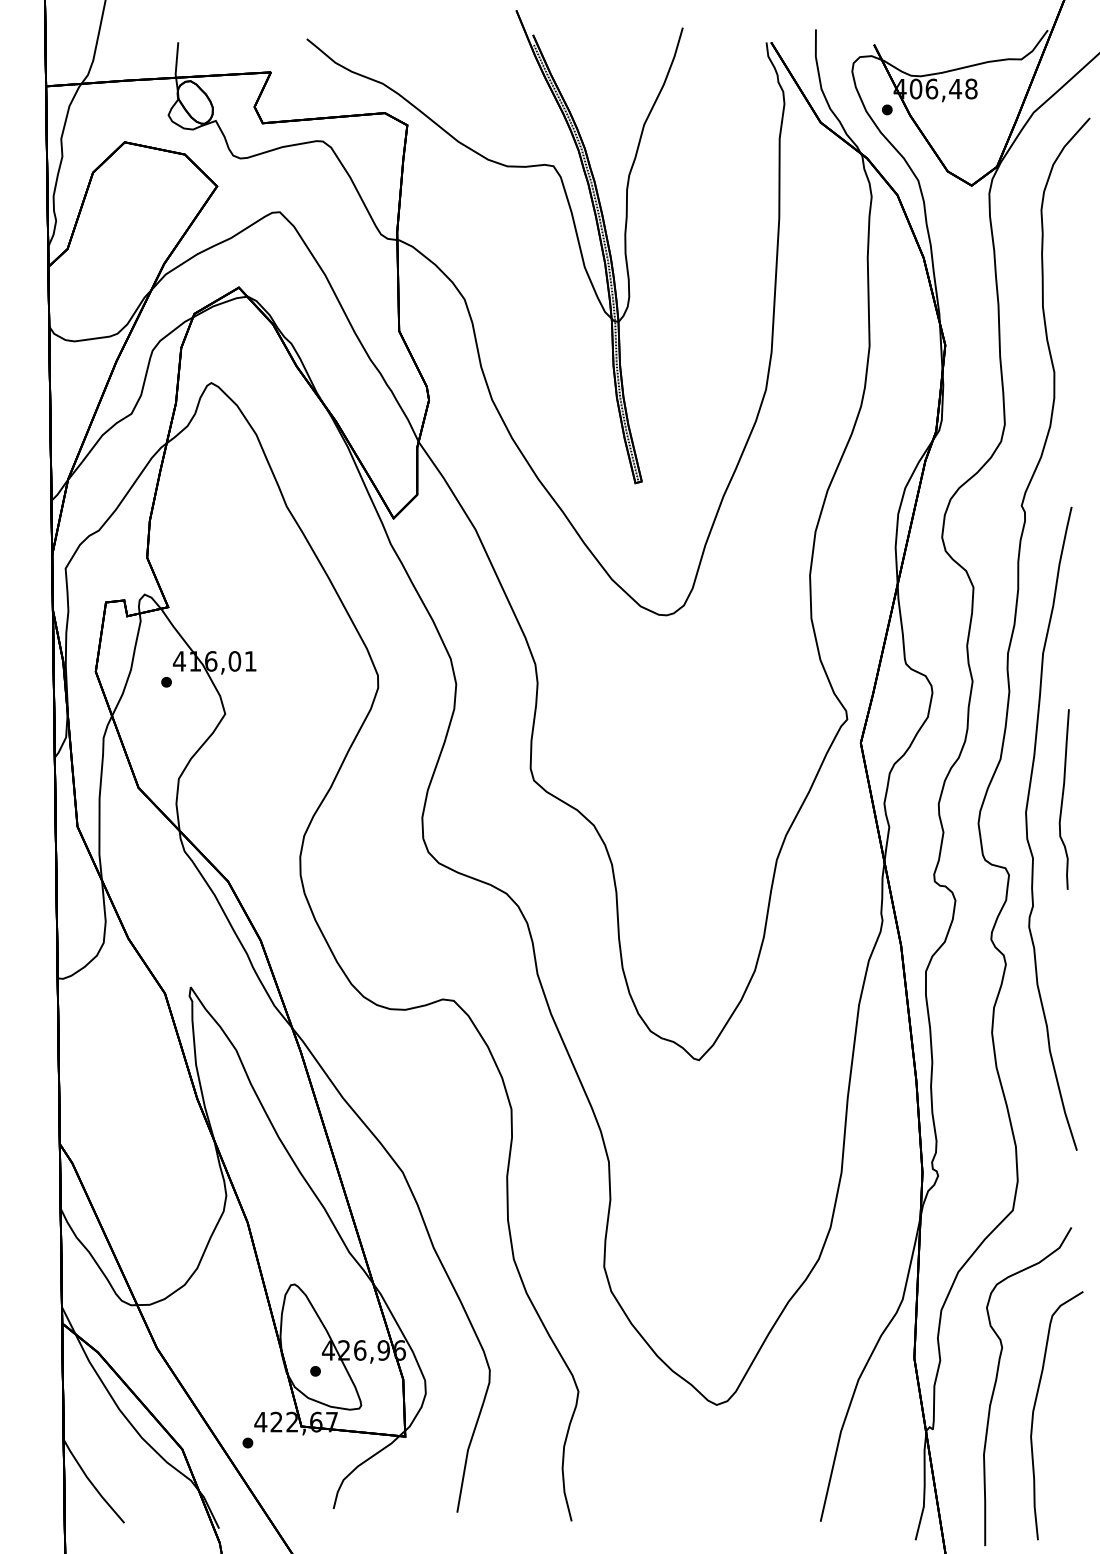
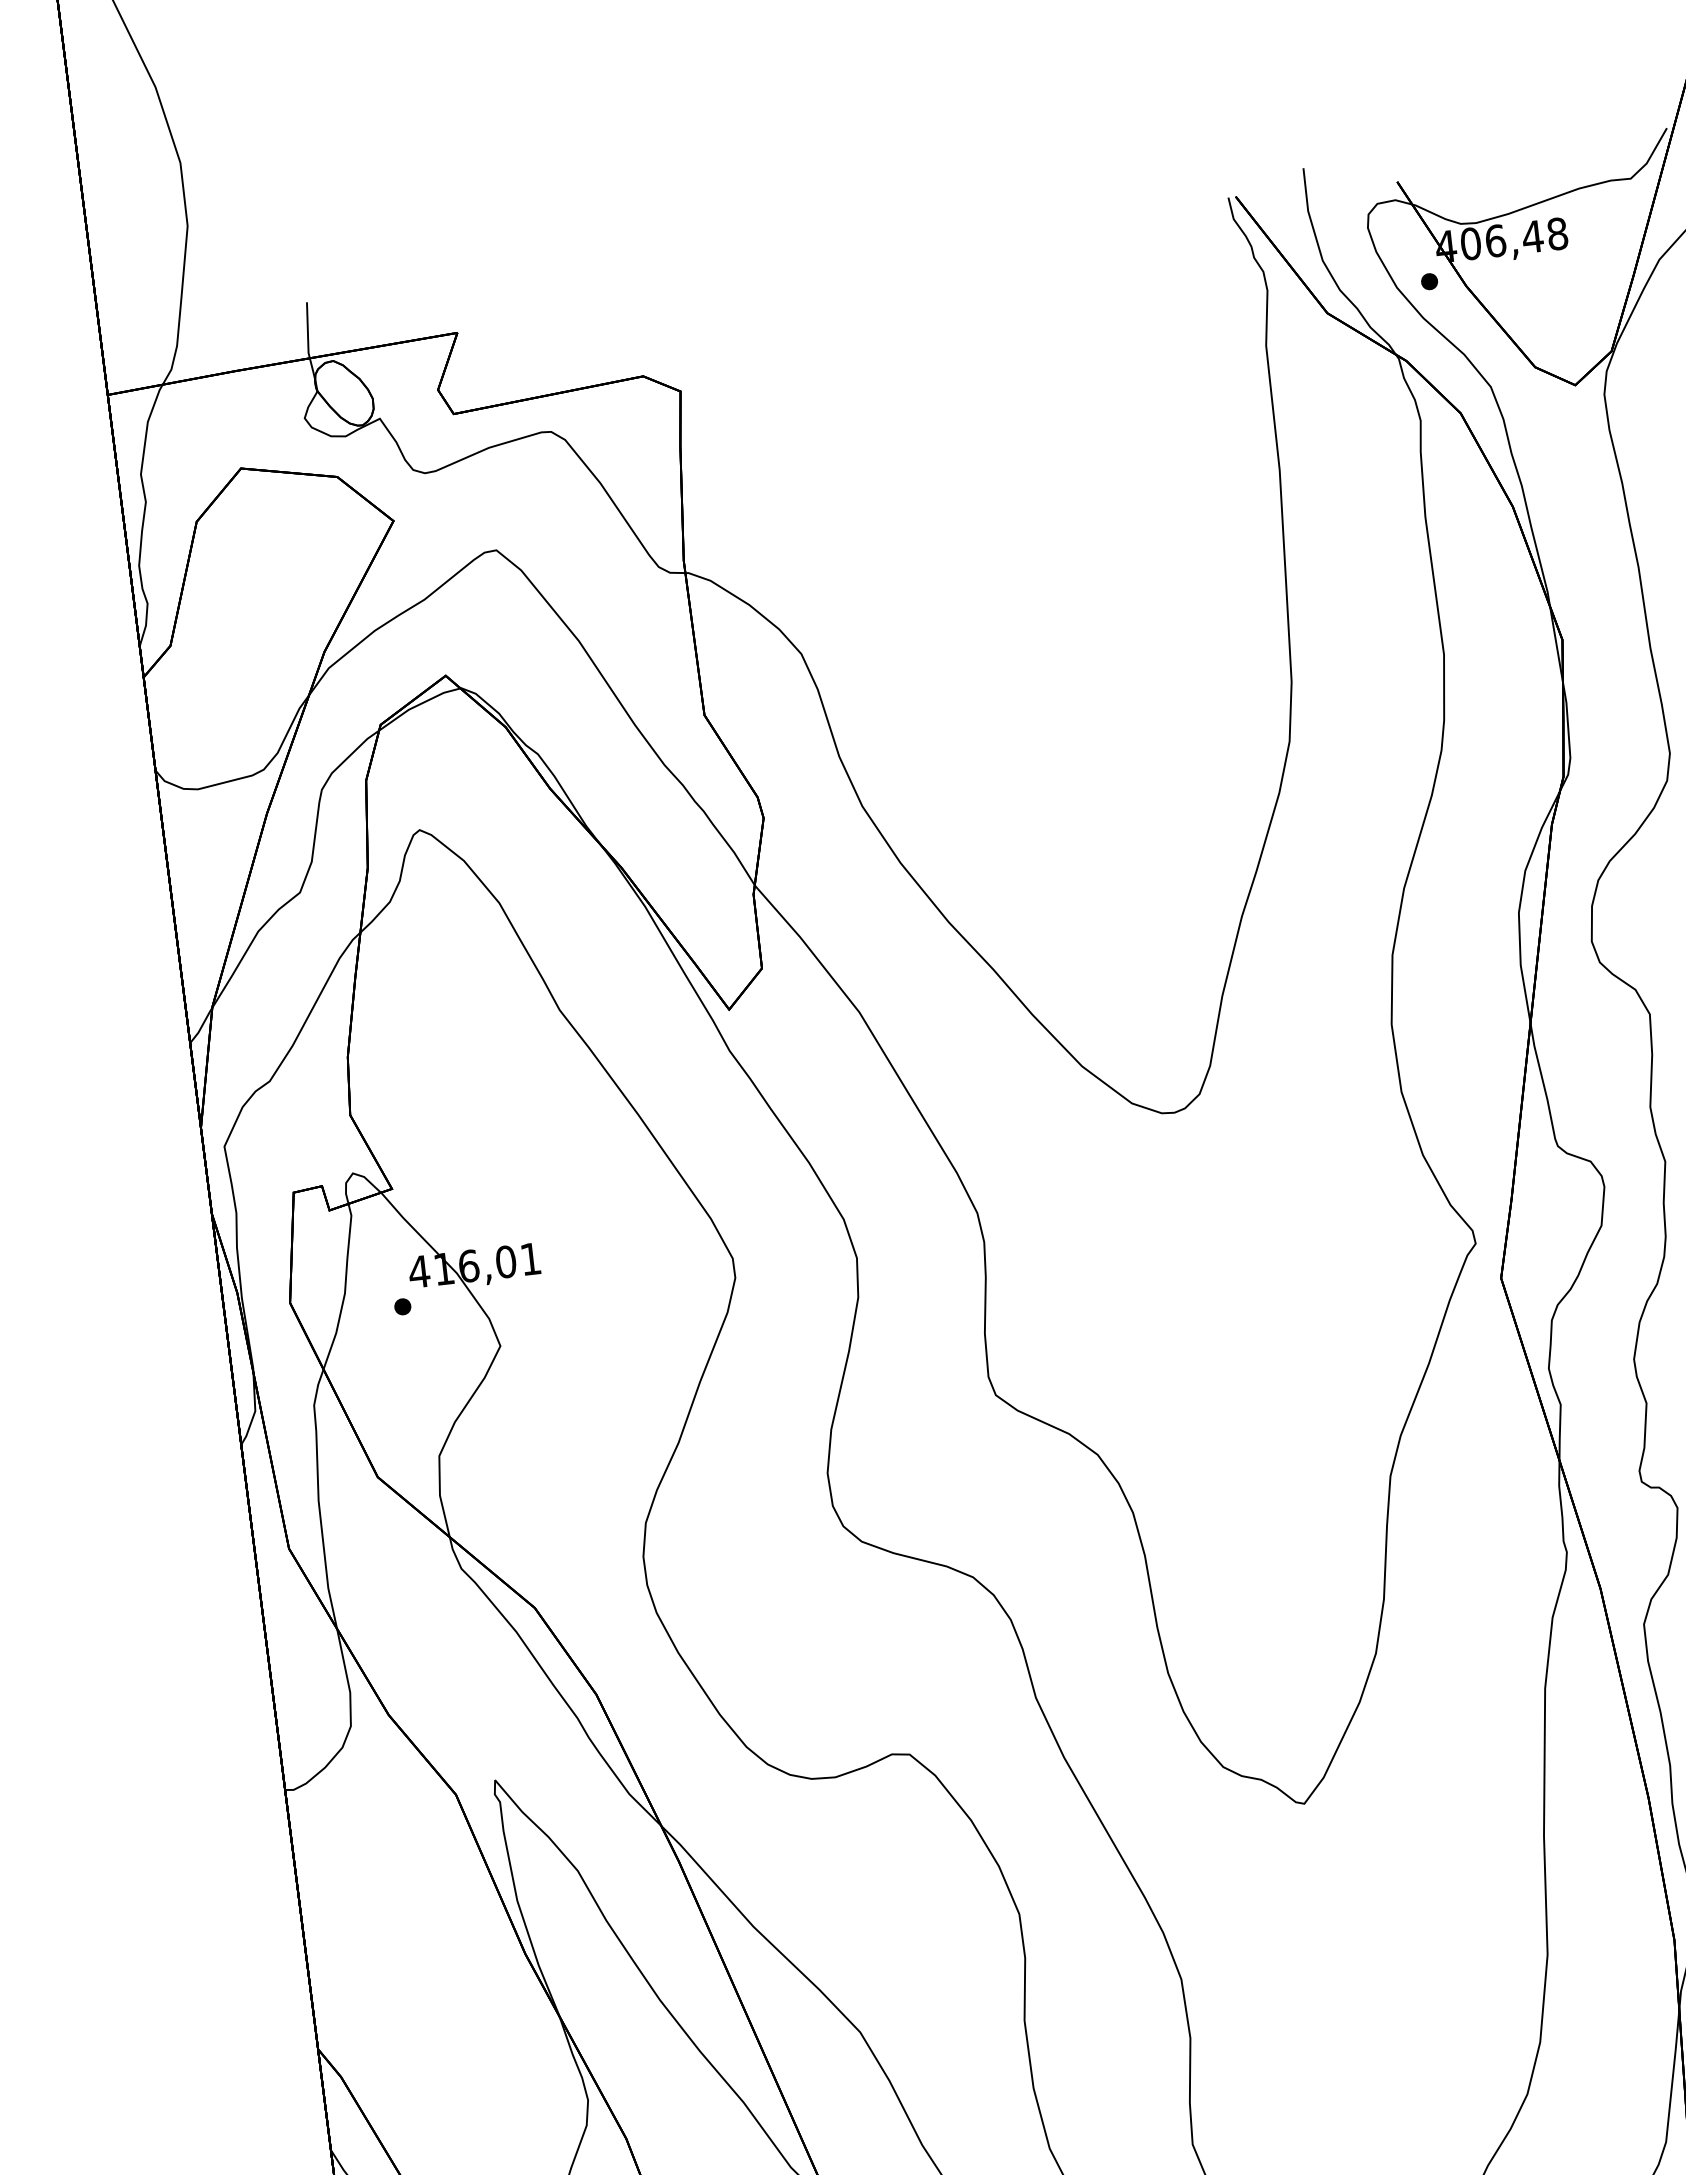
part: (507, 167) -> (844, 439), removed

